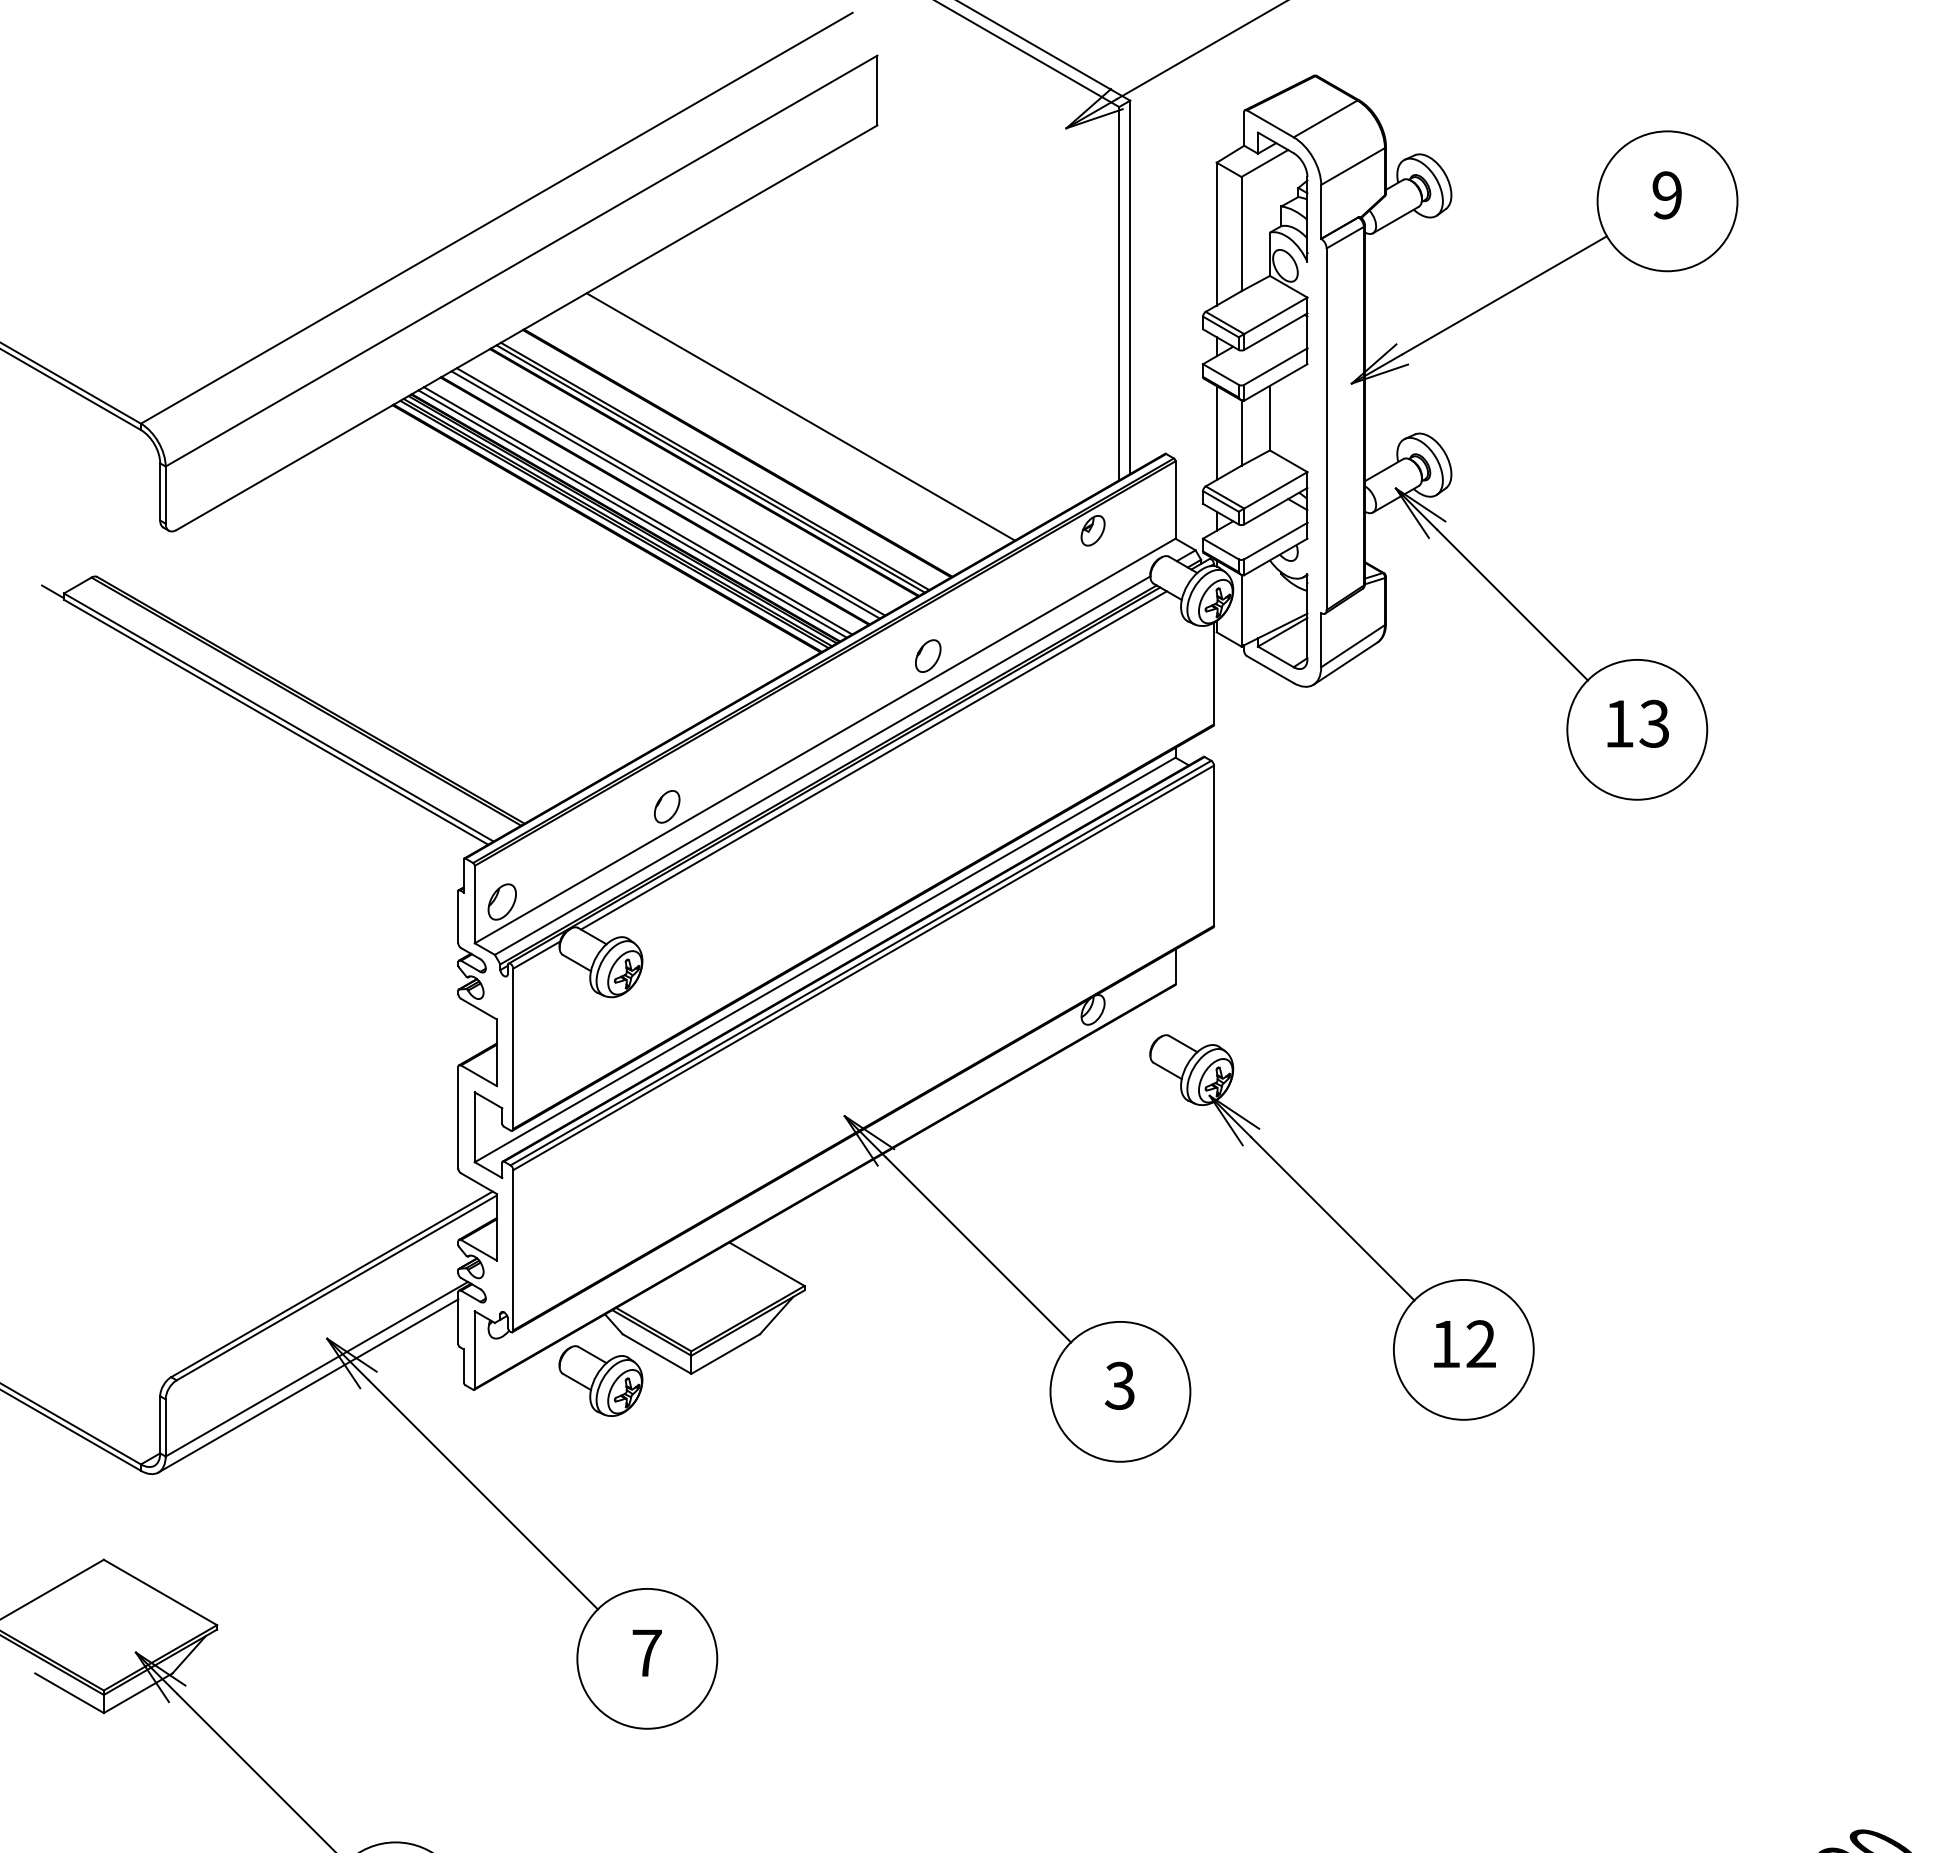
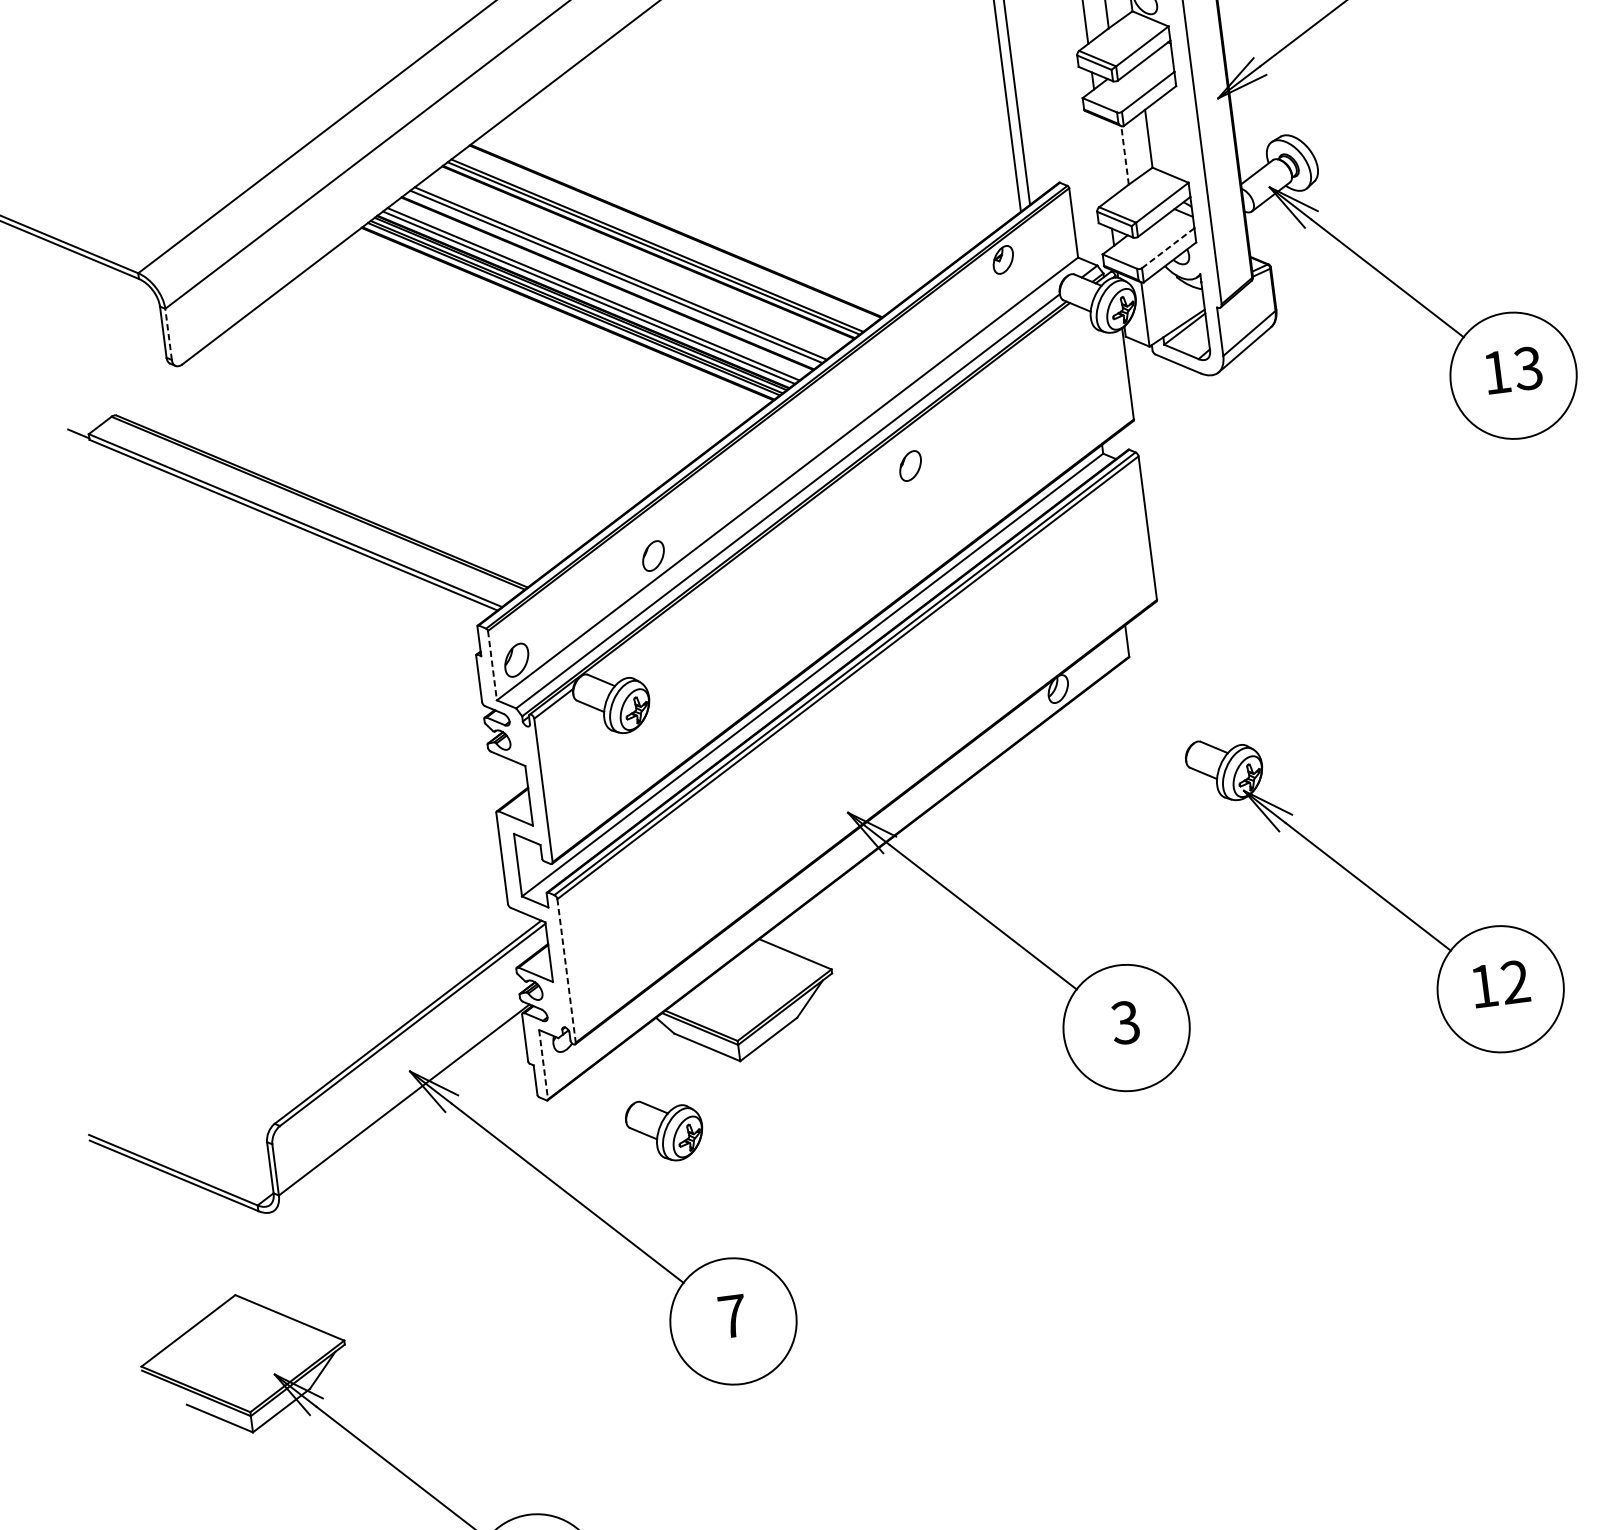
line: (800, 416) -> (728, 191), removed
line: (1216, 433) -> (1102, 158), removed
line: (1241, 433) -> (1125, 155), solid -> dashed
line: (165, 495) -> (168, 334), solid -> dashed
line: (1276, 540) -> (1168, 247), solid -> dashed
part: (928, 655) -> (910, 465), moved
line: (873, 760) -> (833, 490), removed
line: (474, 904) -> (492, 665), solid -> dashed
part: (1341, 1227) -> (1377, 893), moved
line: (513, 1250) -> (566, 971), solid -> dashed
line: (474, 1350) -> (543, 1065), solid -> dashed
part: (600, 1380) -> (664, 1129), moved
line: (308, 1385) -> (398, 1115), removed

